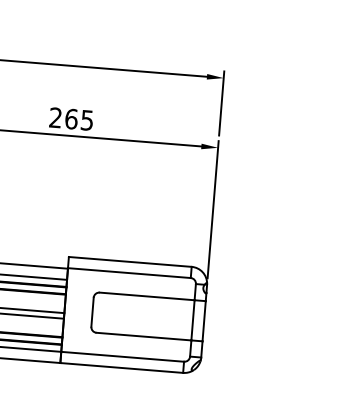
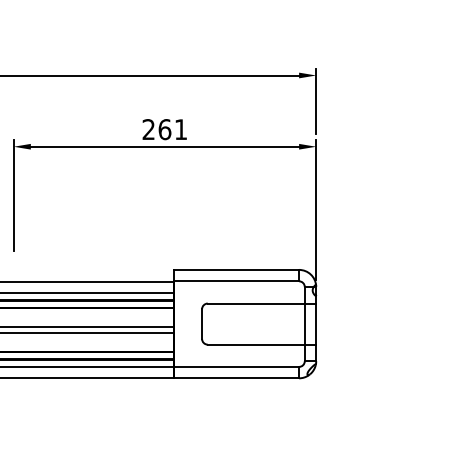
text: (86, 120) -> (180, 129), 265 -> 261

